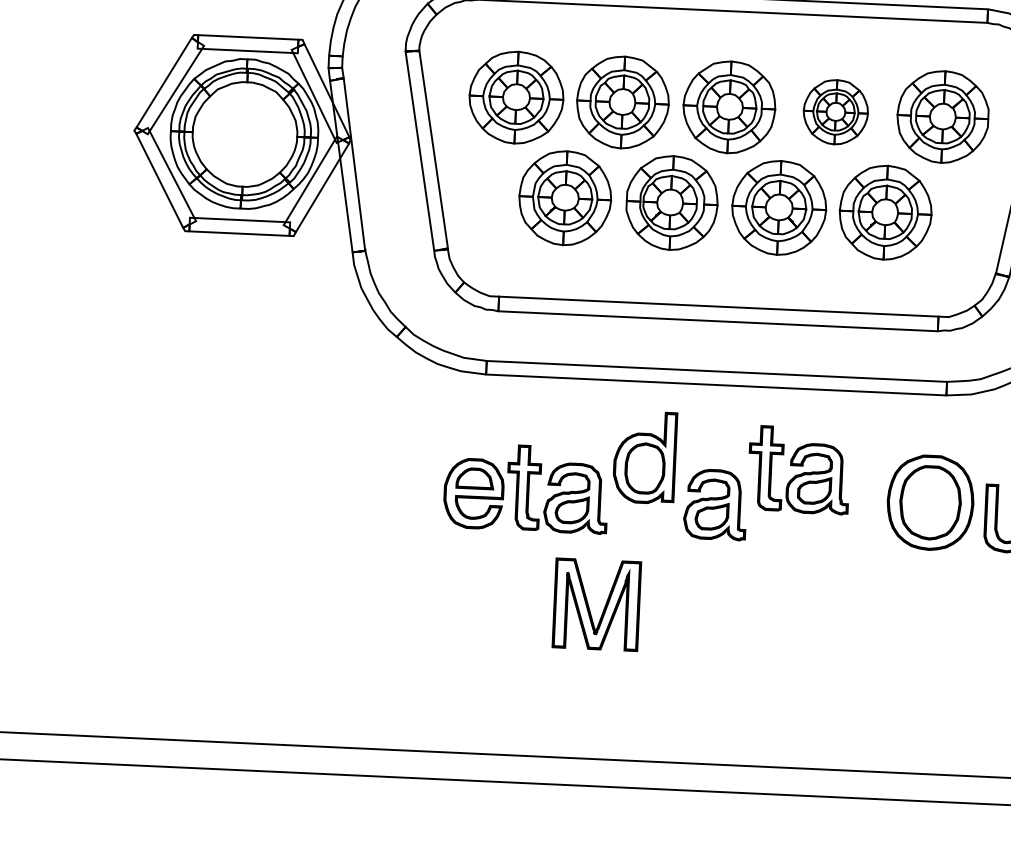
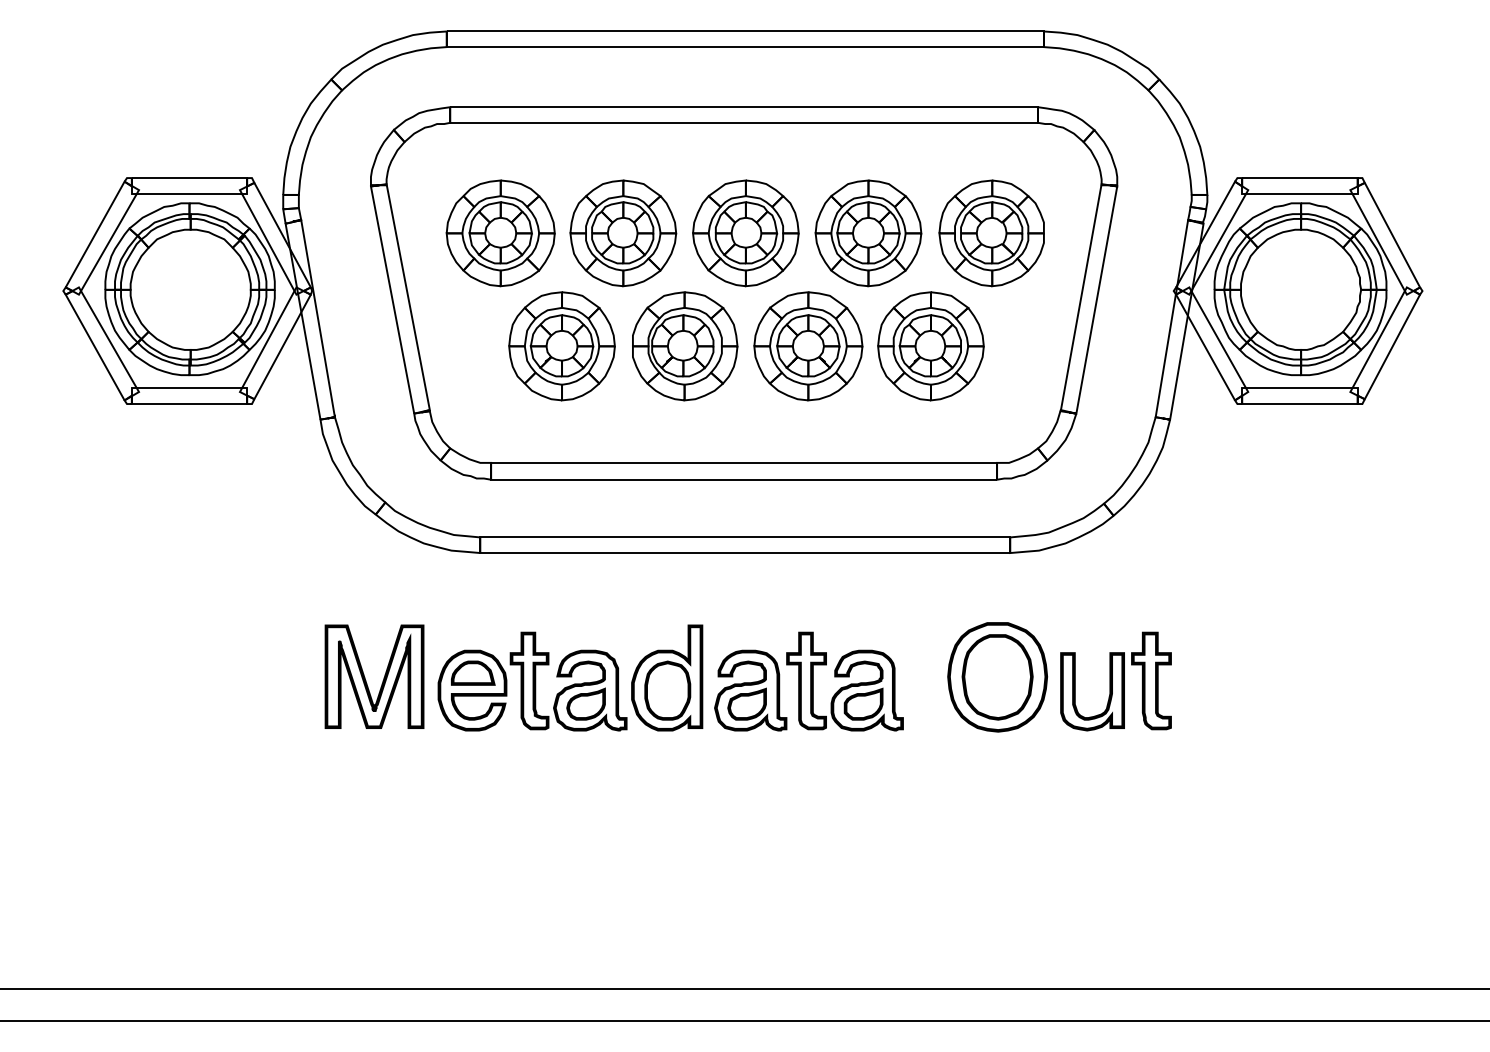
part: (835, 112) -> (868, 233), size x1.43
part: (645, 457) -> (667, 677), moved
part: (798, 470) -> (844, 681), moved
part: (589, 607) -> (366, 680), moved

